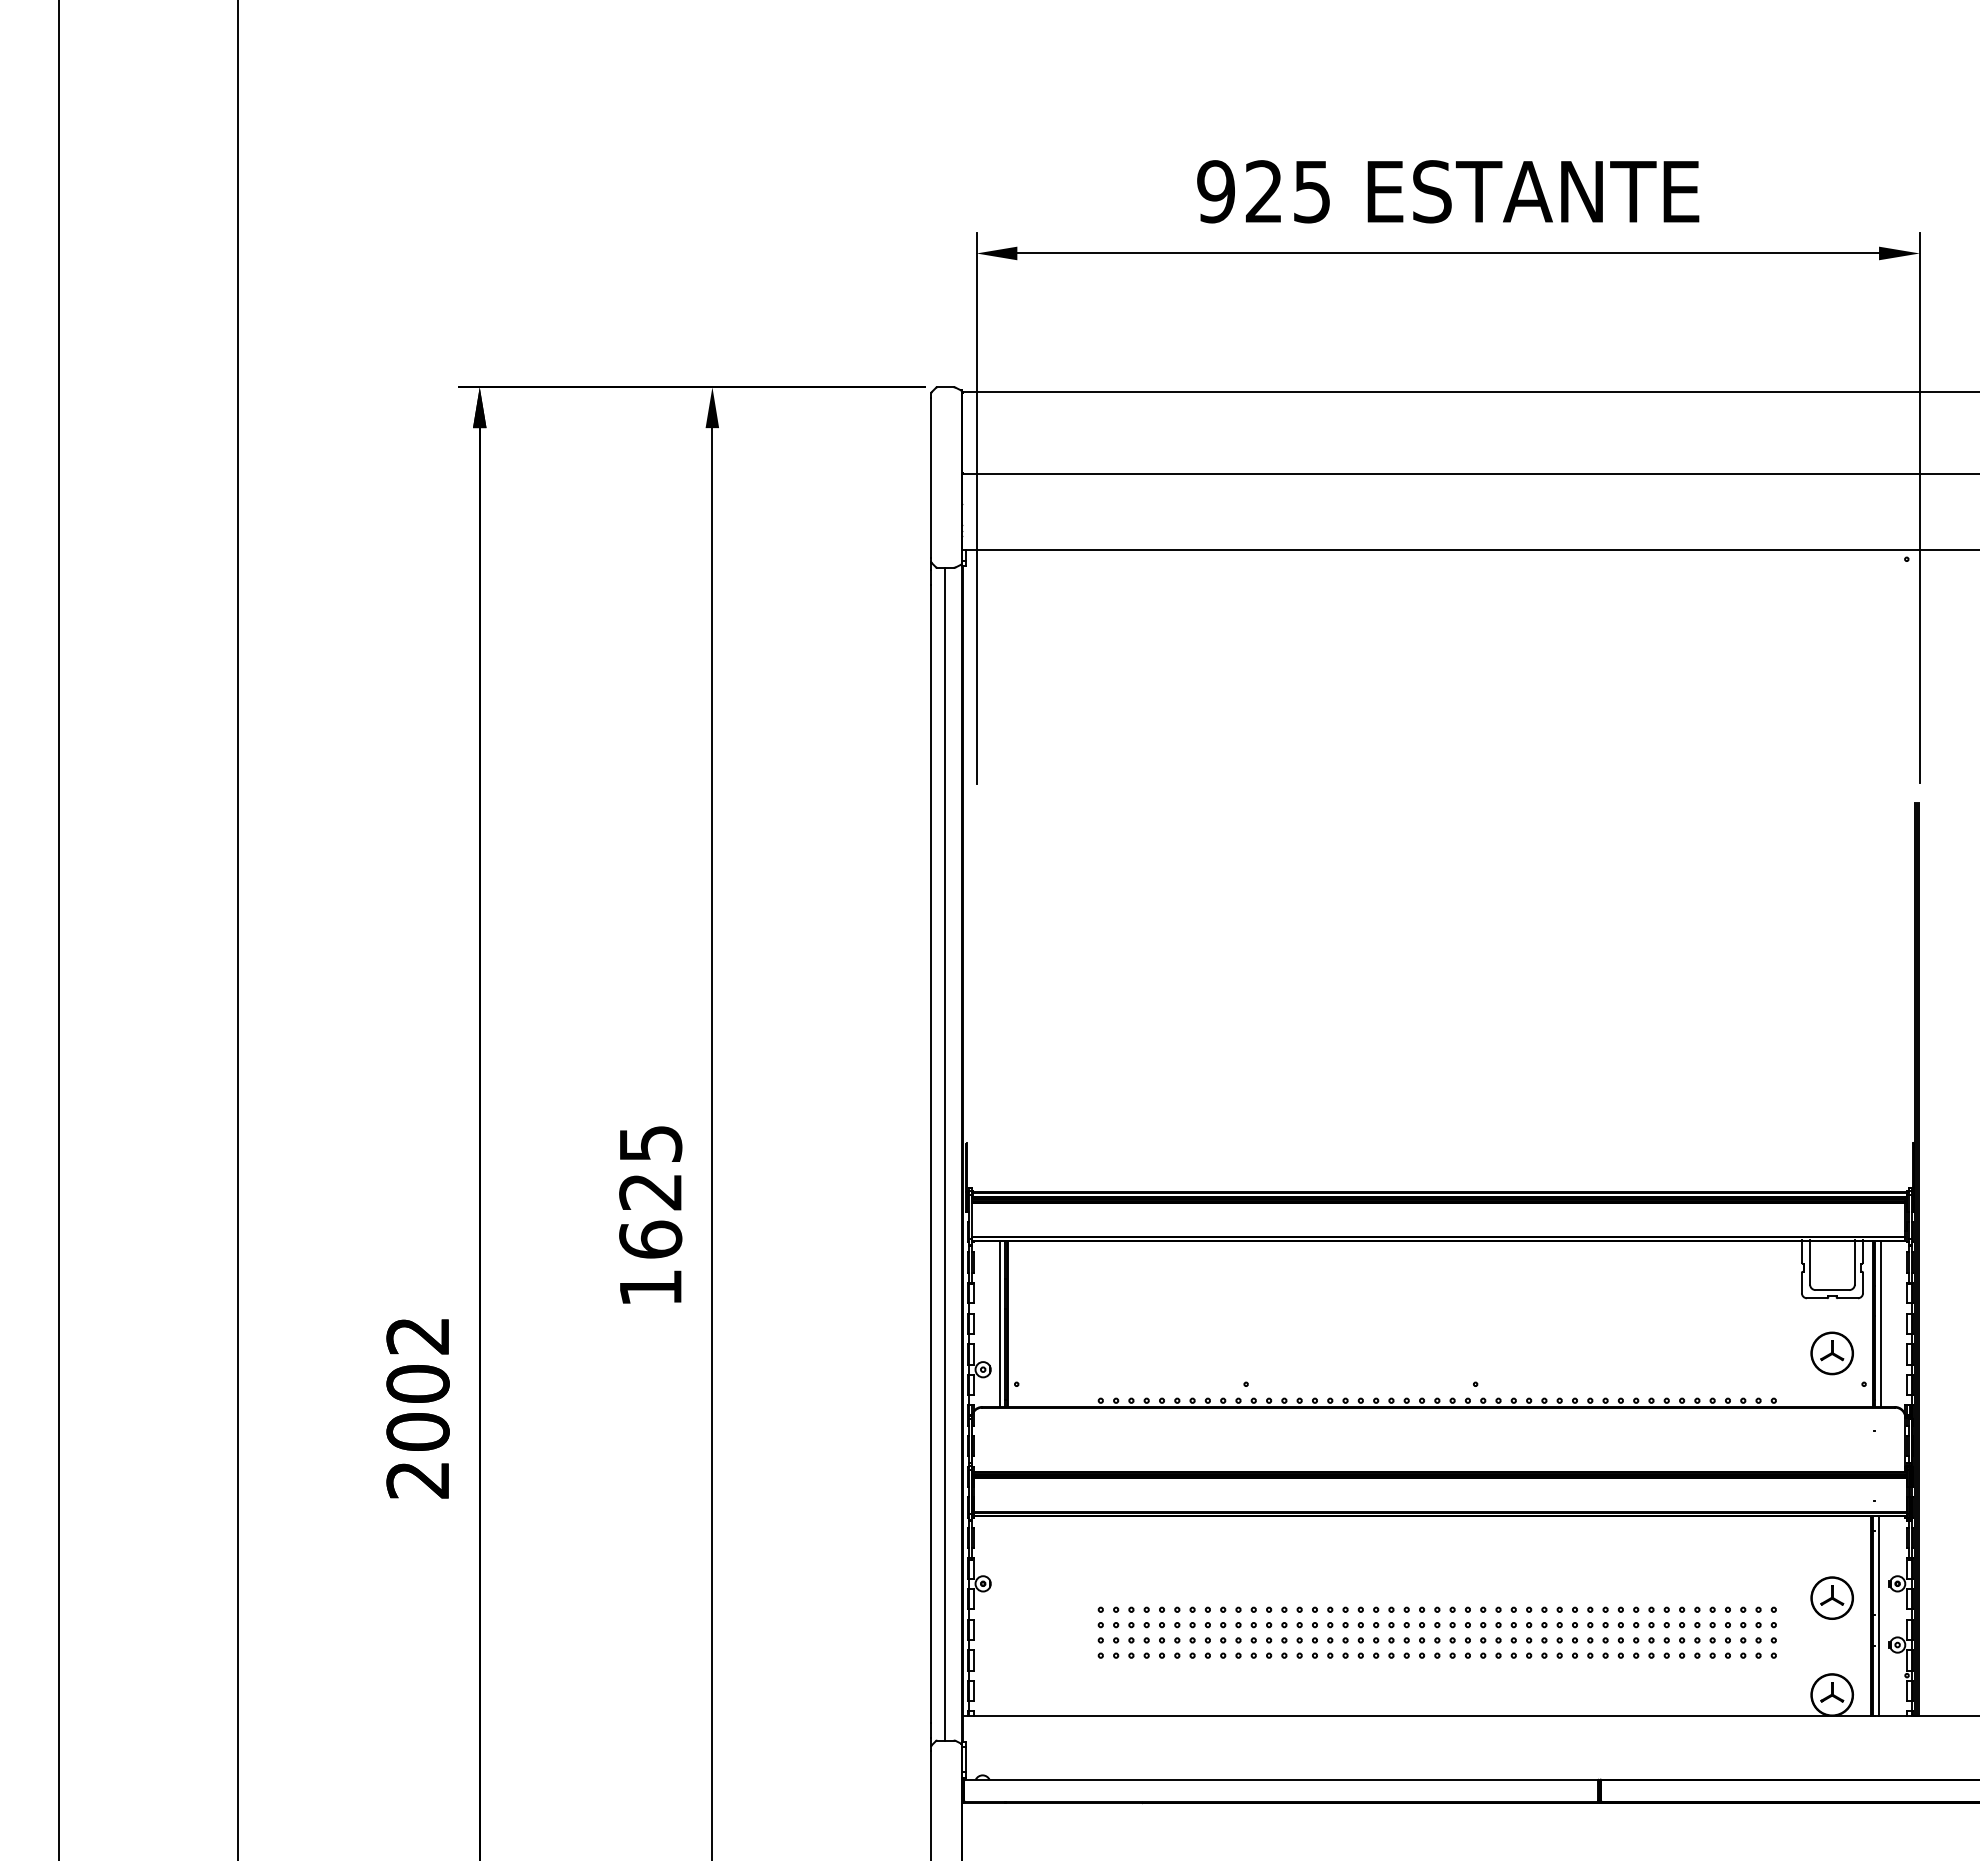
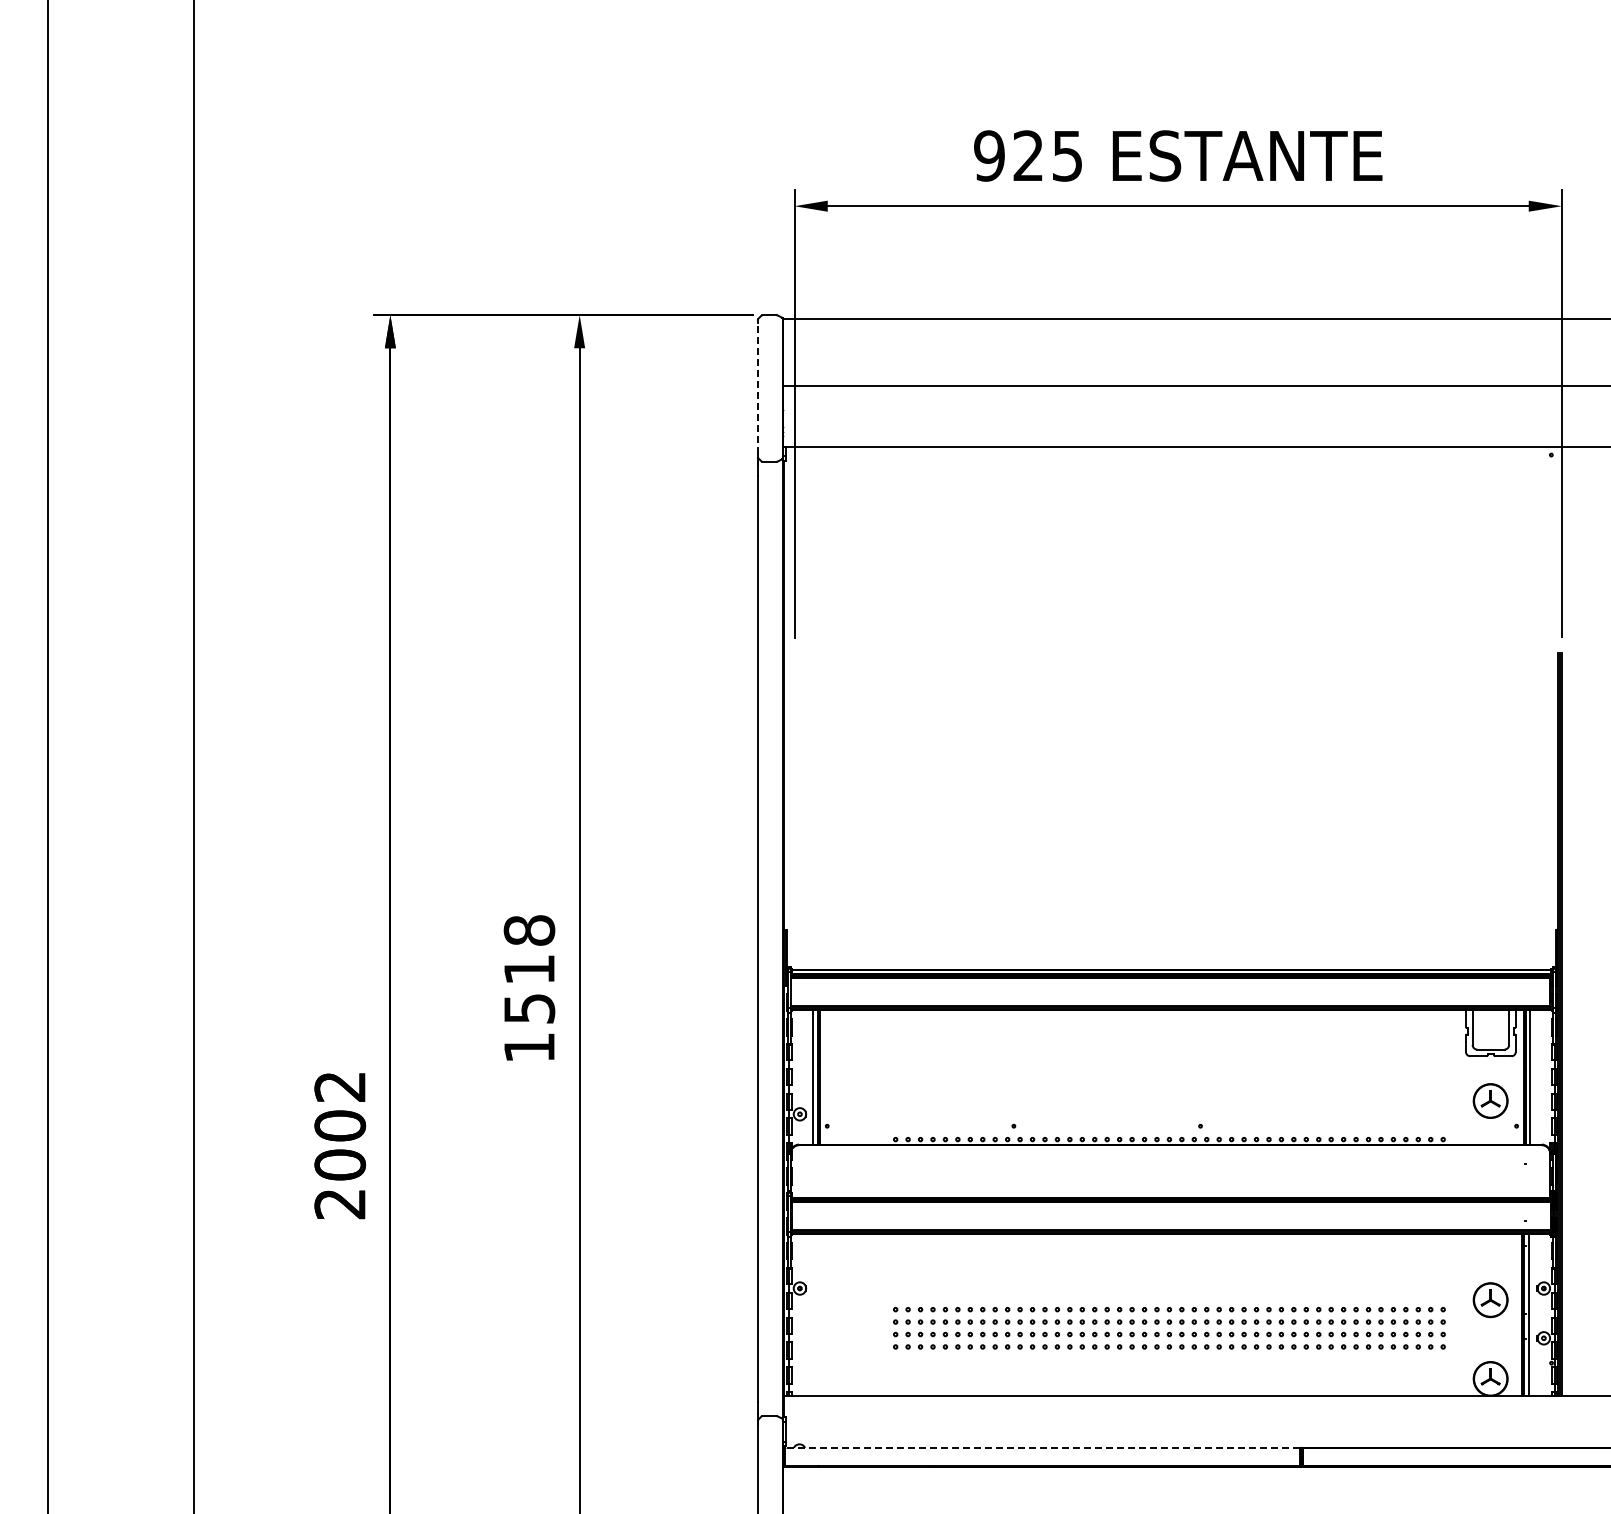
line: (930, 477) -> (757, 388), solid -> dashed
line: (945, 1153) -> (769, 938), removed
text: (650, 1191) -> (529, 969), 1625 -> 1518
line: (1281, 1779) -> (1042, 1447), solid -> dashed

